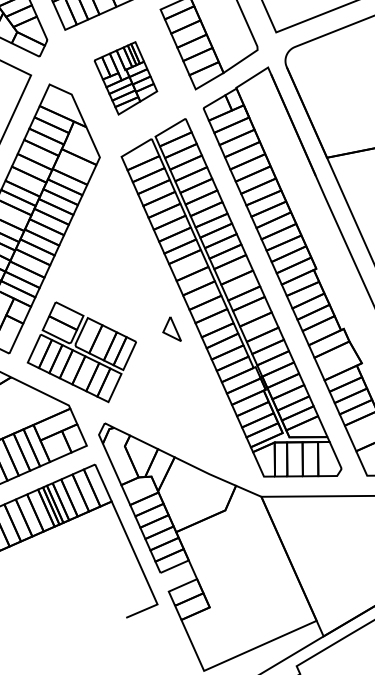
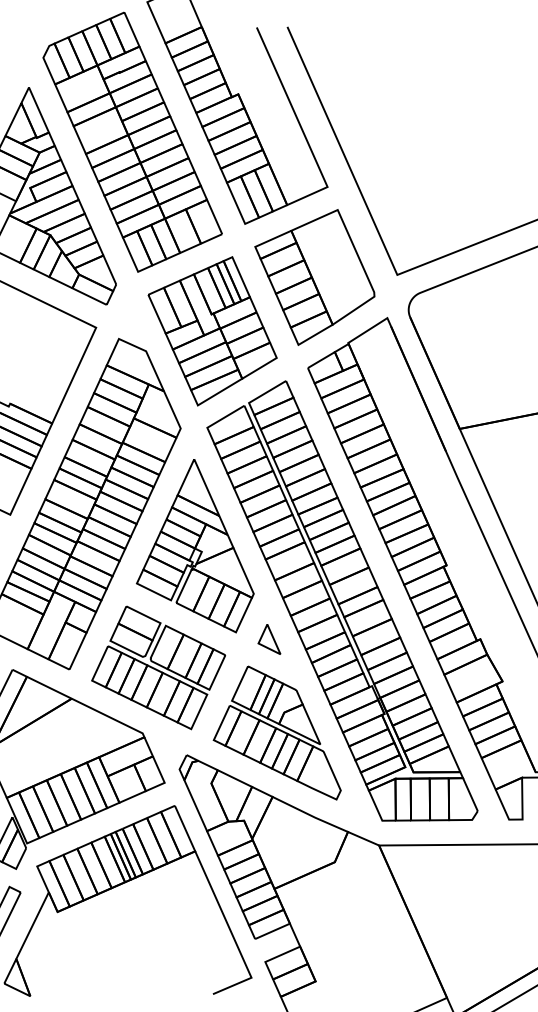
part: (125, 78) -> (212, 331), size x1.67
part: (111, 253) -> (195, 546), added
part: (177, 404) -> (276, 732), added

